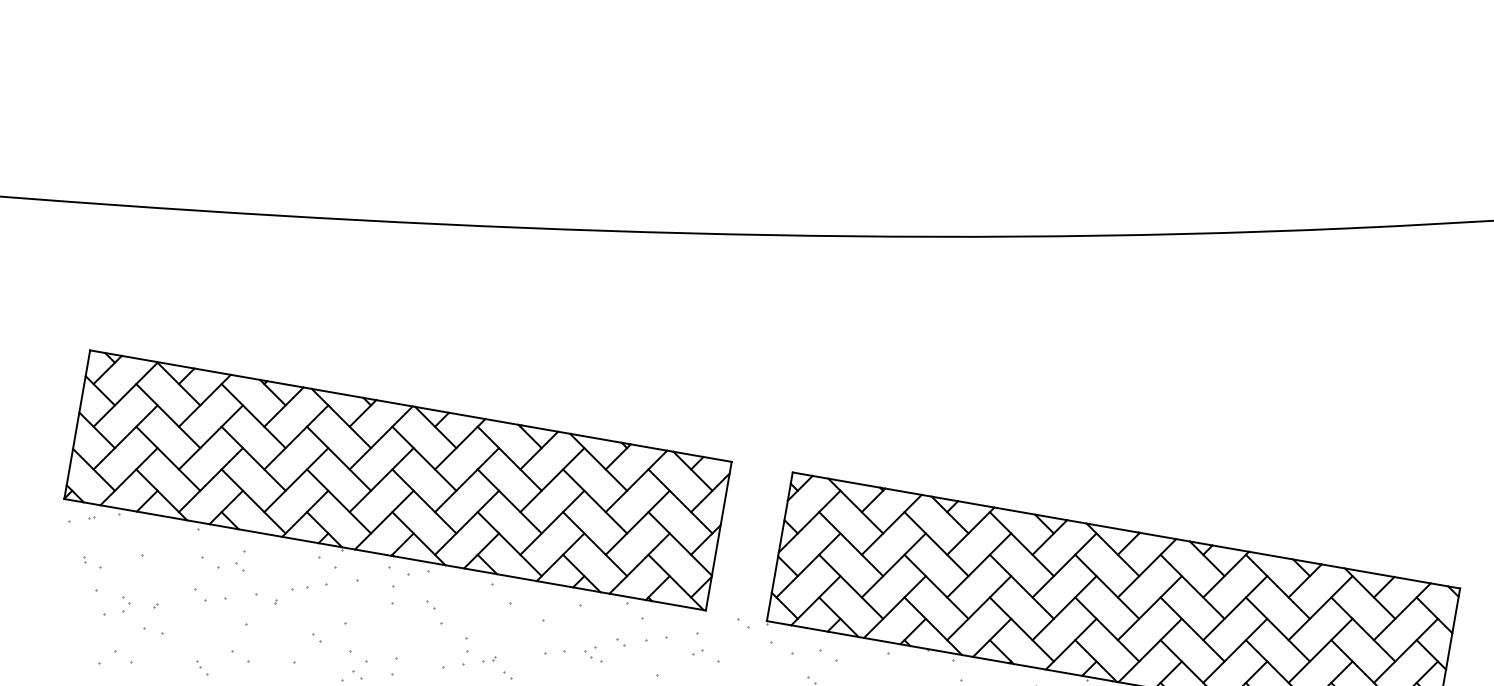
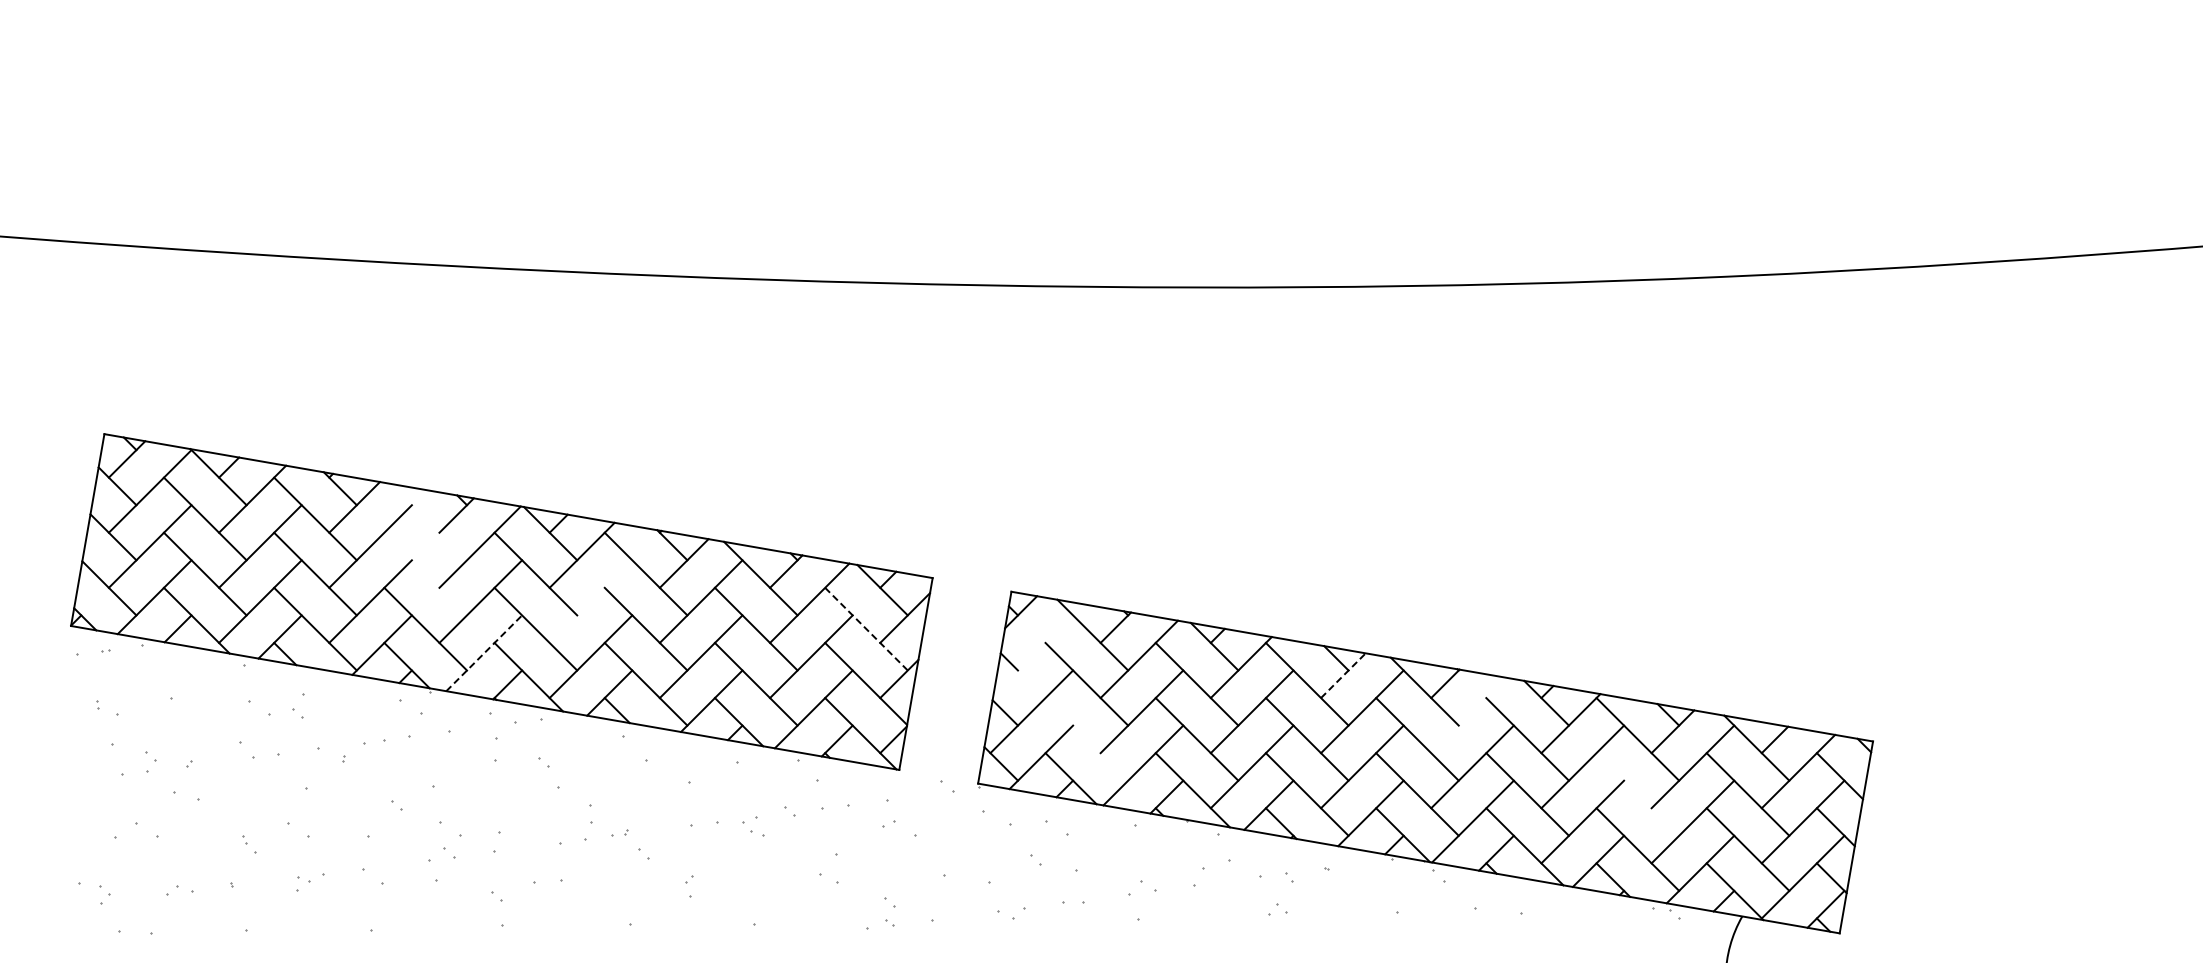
line: (341, 418) -> (428, 521), removed
line: (338, 458) -> (425, 573), removed
line: (466, 480) -> (590, 601), removed
line: (680, 500) -> (866, 628), solid -> dashed
line: (384, 520) -> (484, 653), solid -> dashed
line: (809, 521) -> (1033, 654), removed
line: (1049, 537) -> (1343, 675), solid -> dashed
line: (1146, 568) -> (1468, 715), removed
line: (850, 586) -> (1086, 739), removed
line: (1277, 629) -> (1637, 794), removed

